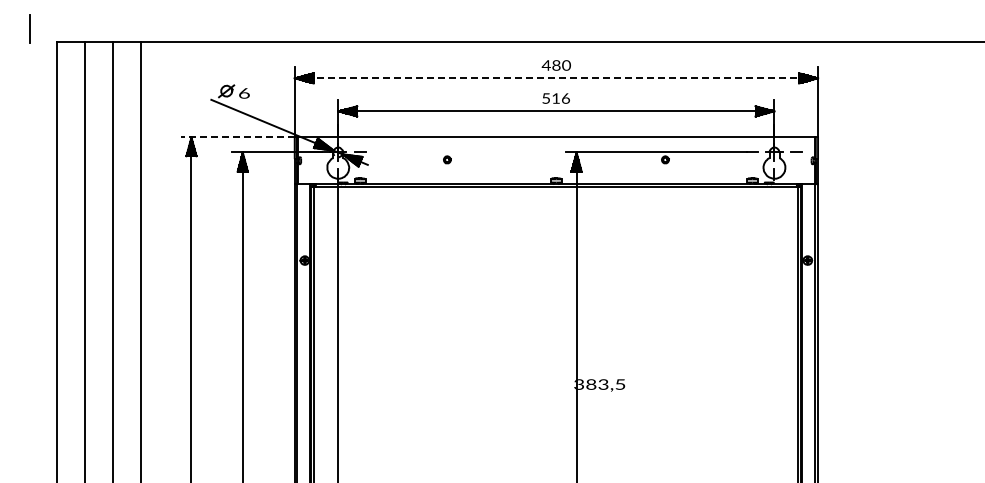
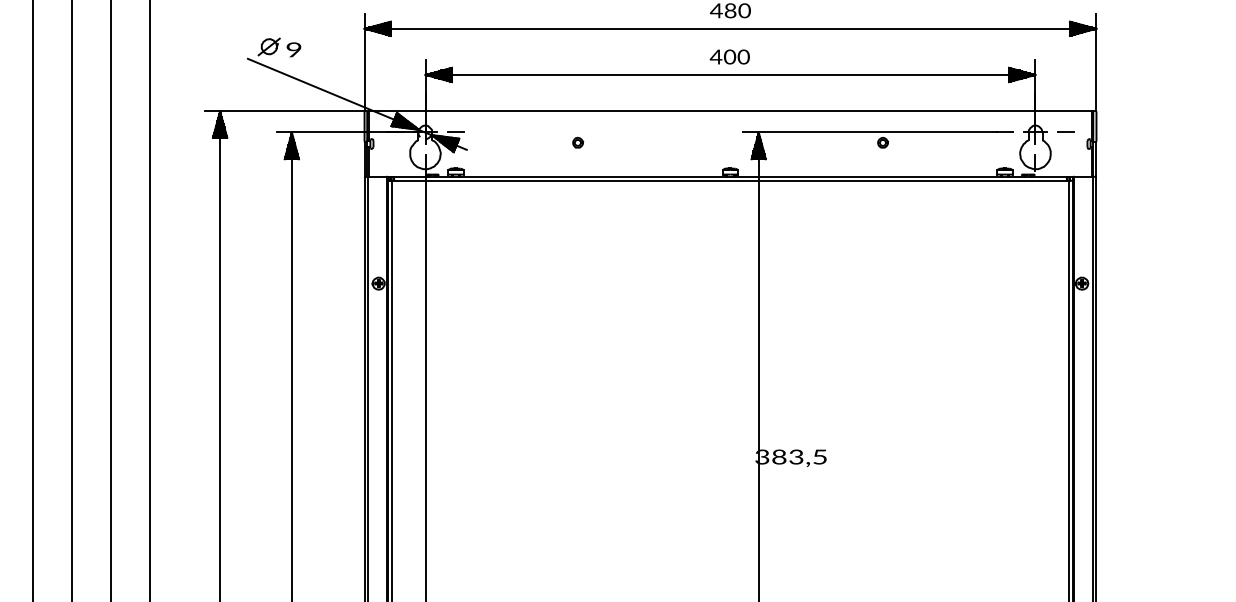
line: (556, 78) -> (730, 29), dashed -> solid
text: (244, 93) -> (294, 49), 6 -> 9
text: (555, 98) -> (729, 56), 516 -> 400
line: (237, 137) -> (284, 111), dashed -> solid

